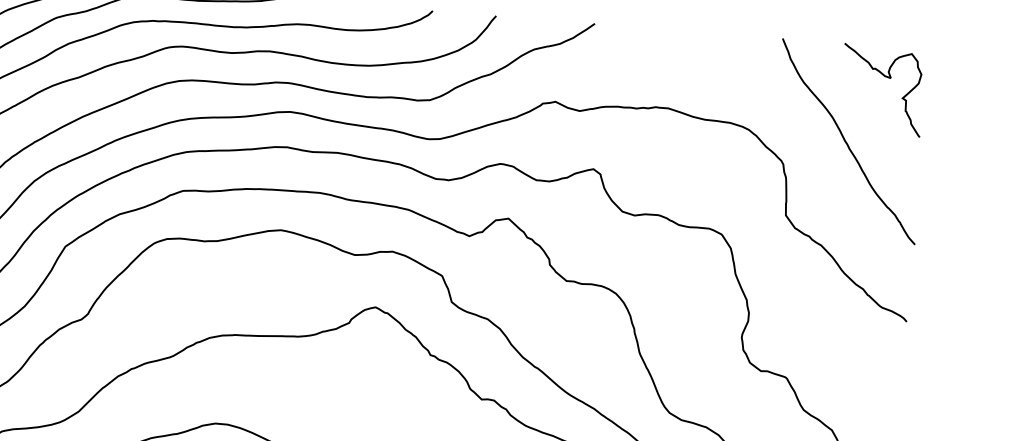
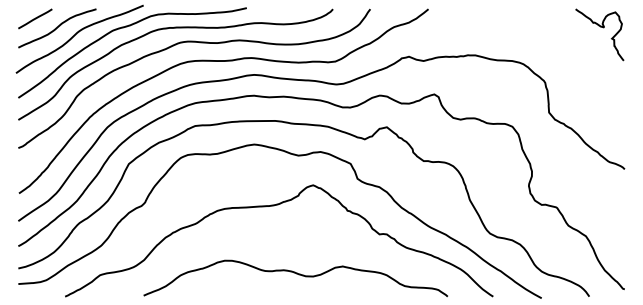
curve: (847, 141) -> (581, 66), removed

